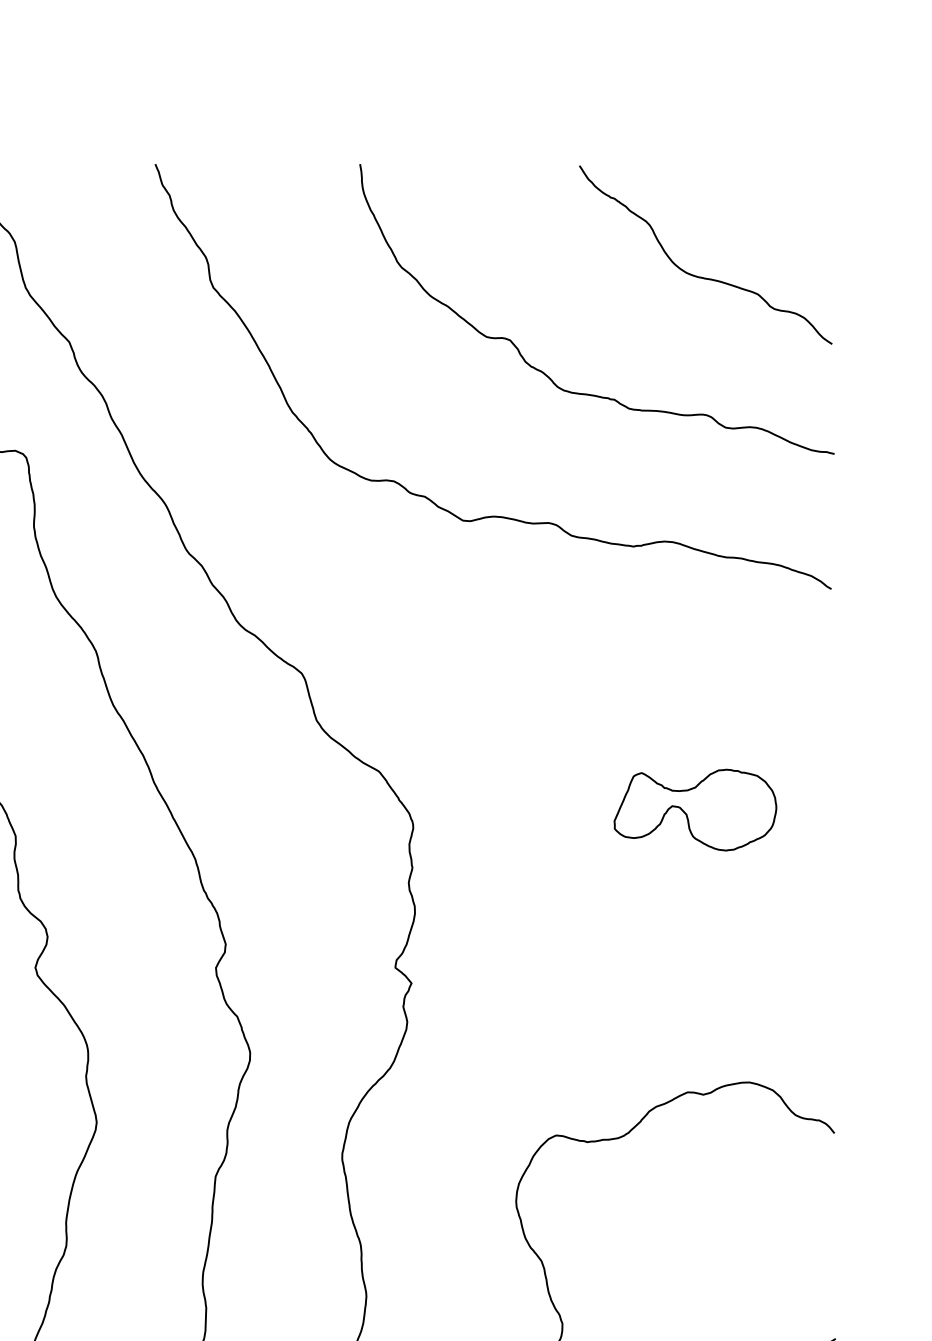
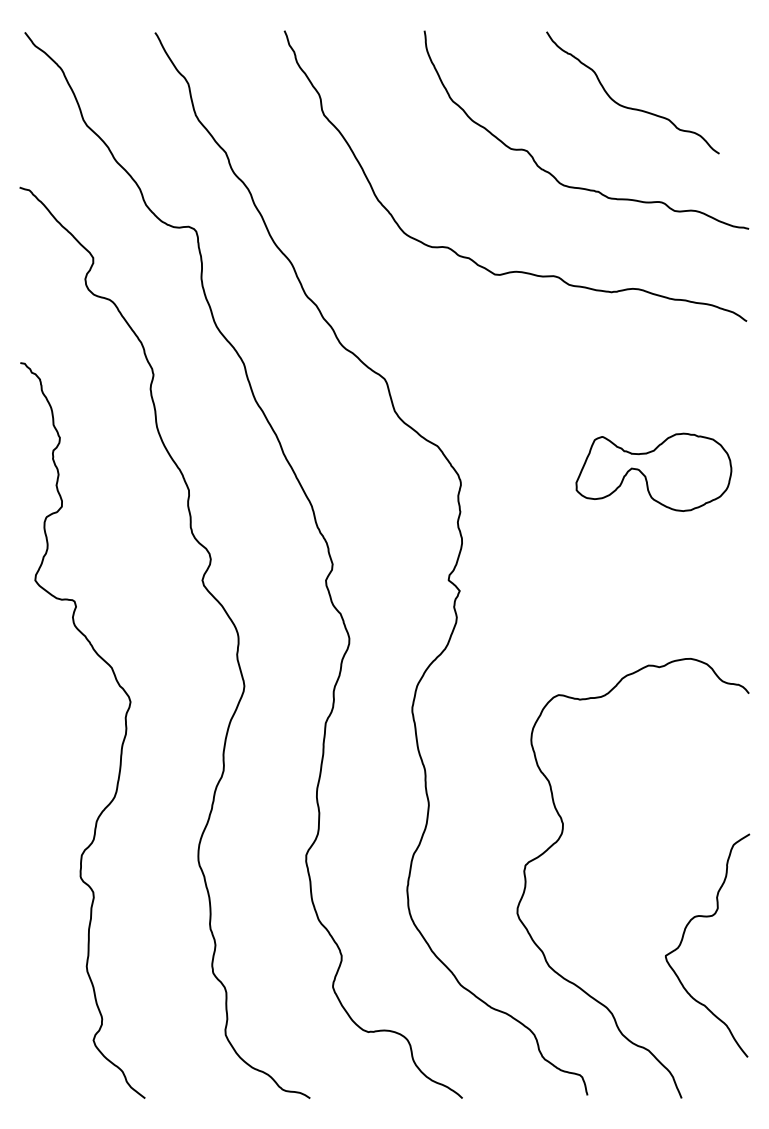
curve: (697, 274) -> (627, 106), moved
part: (694, 810) -> (653, 472), size x1.4

